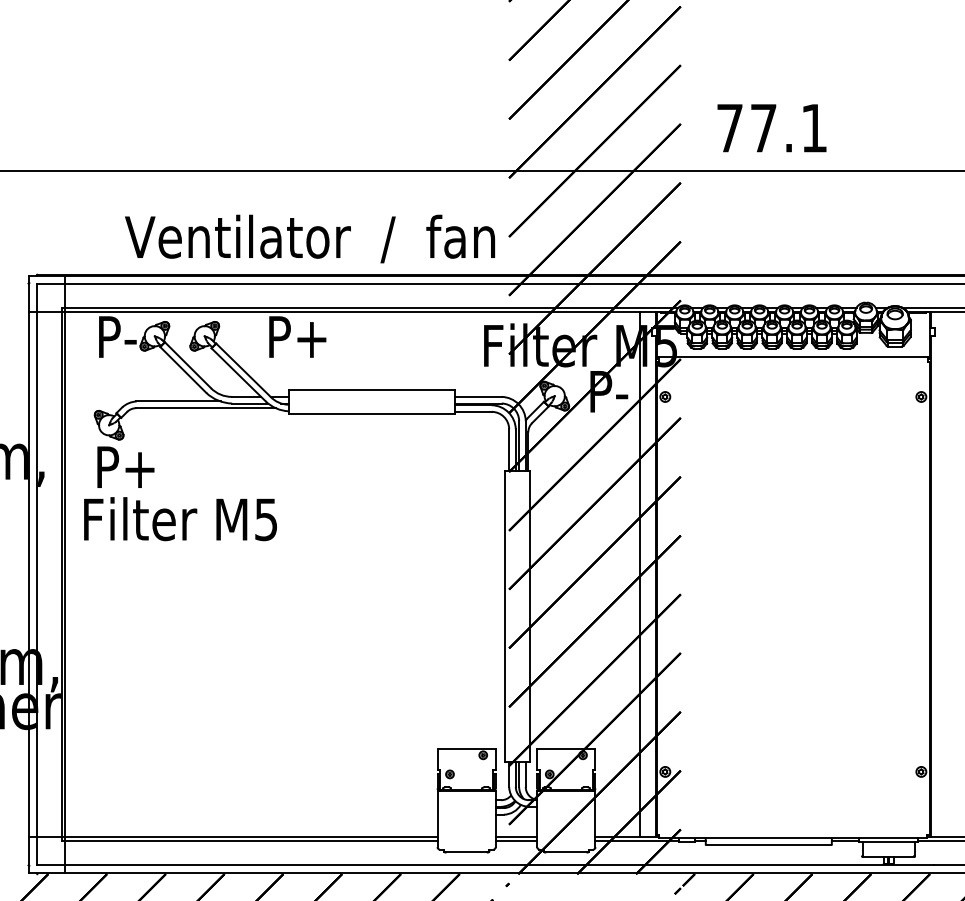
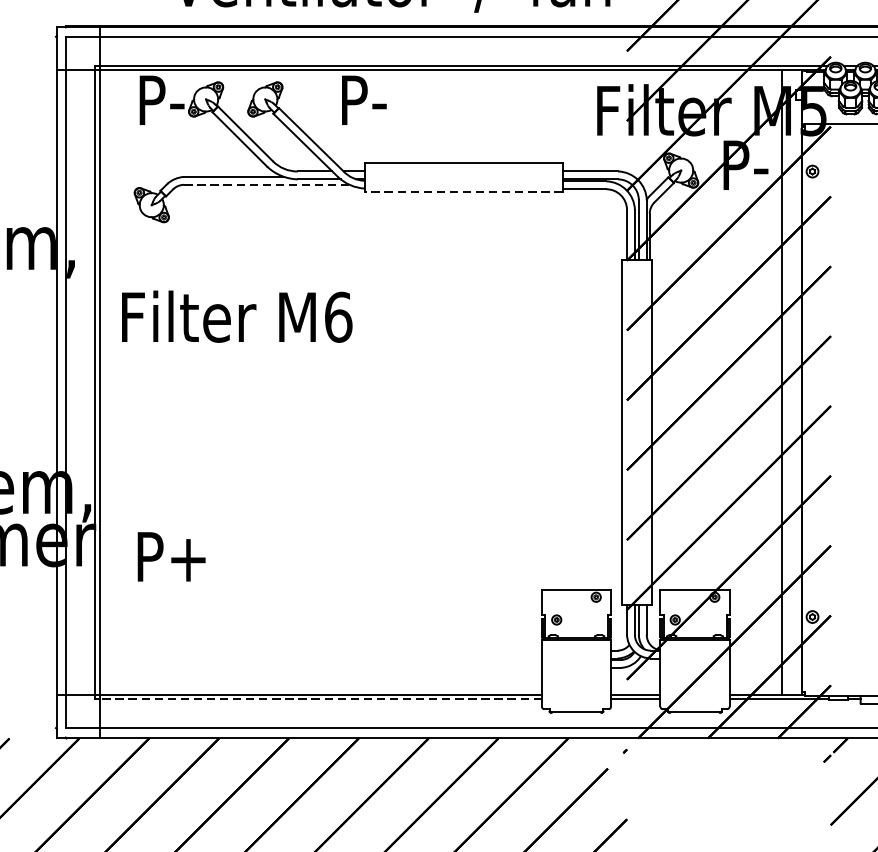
text: (310, 339) -> (390, 103), P+ -> P-
line: (206, 408) -> (267, 185), solid -> dashed
line: (371, 414) -> (463, 192), solid -> dashed
text: (125, 466) -> (171, 555), moved
text: (266, 519) -> (338, 317), M5 -> M6
line: (250, 841) -> (319, 699), solid -> dashed

